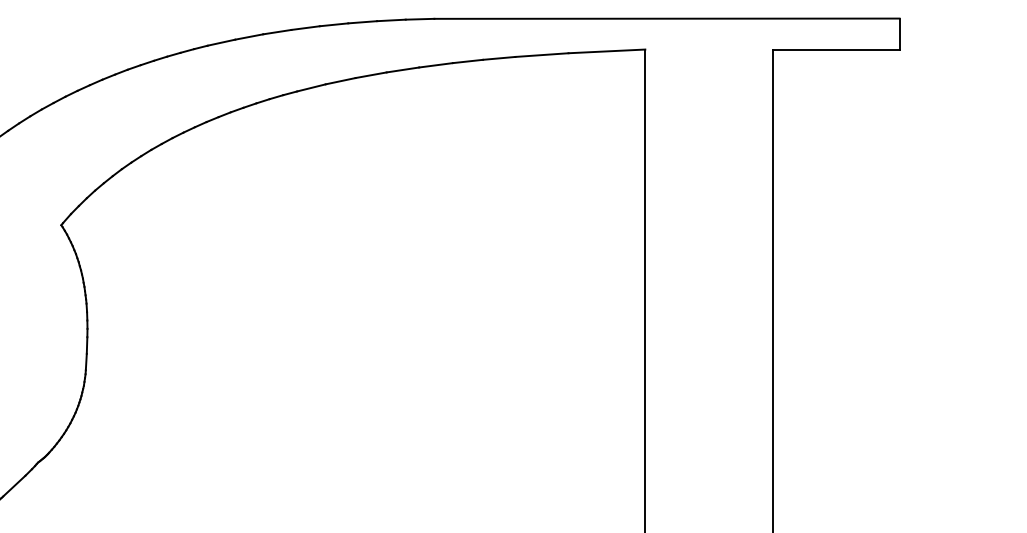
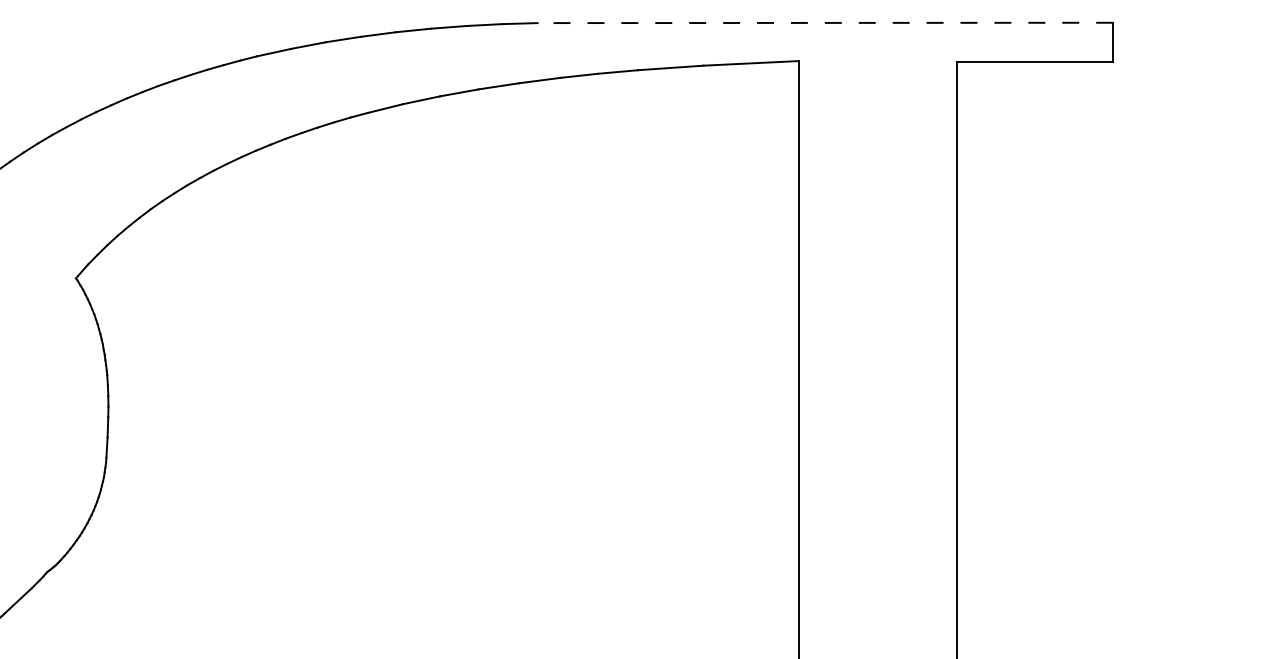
line: (666, 18) -> (824, 22), solid -> dashed

